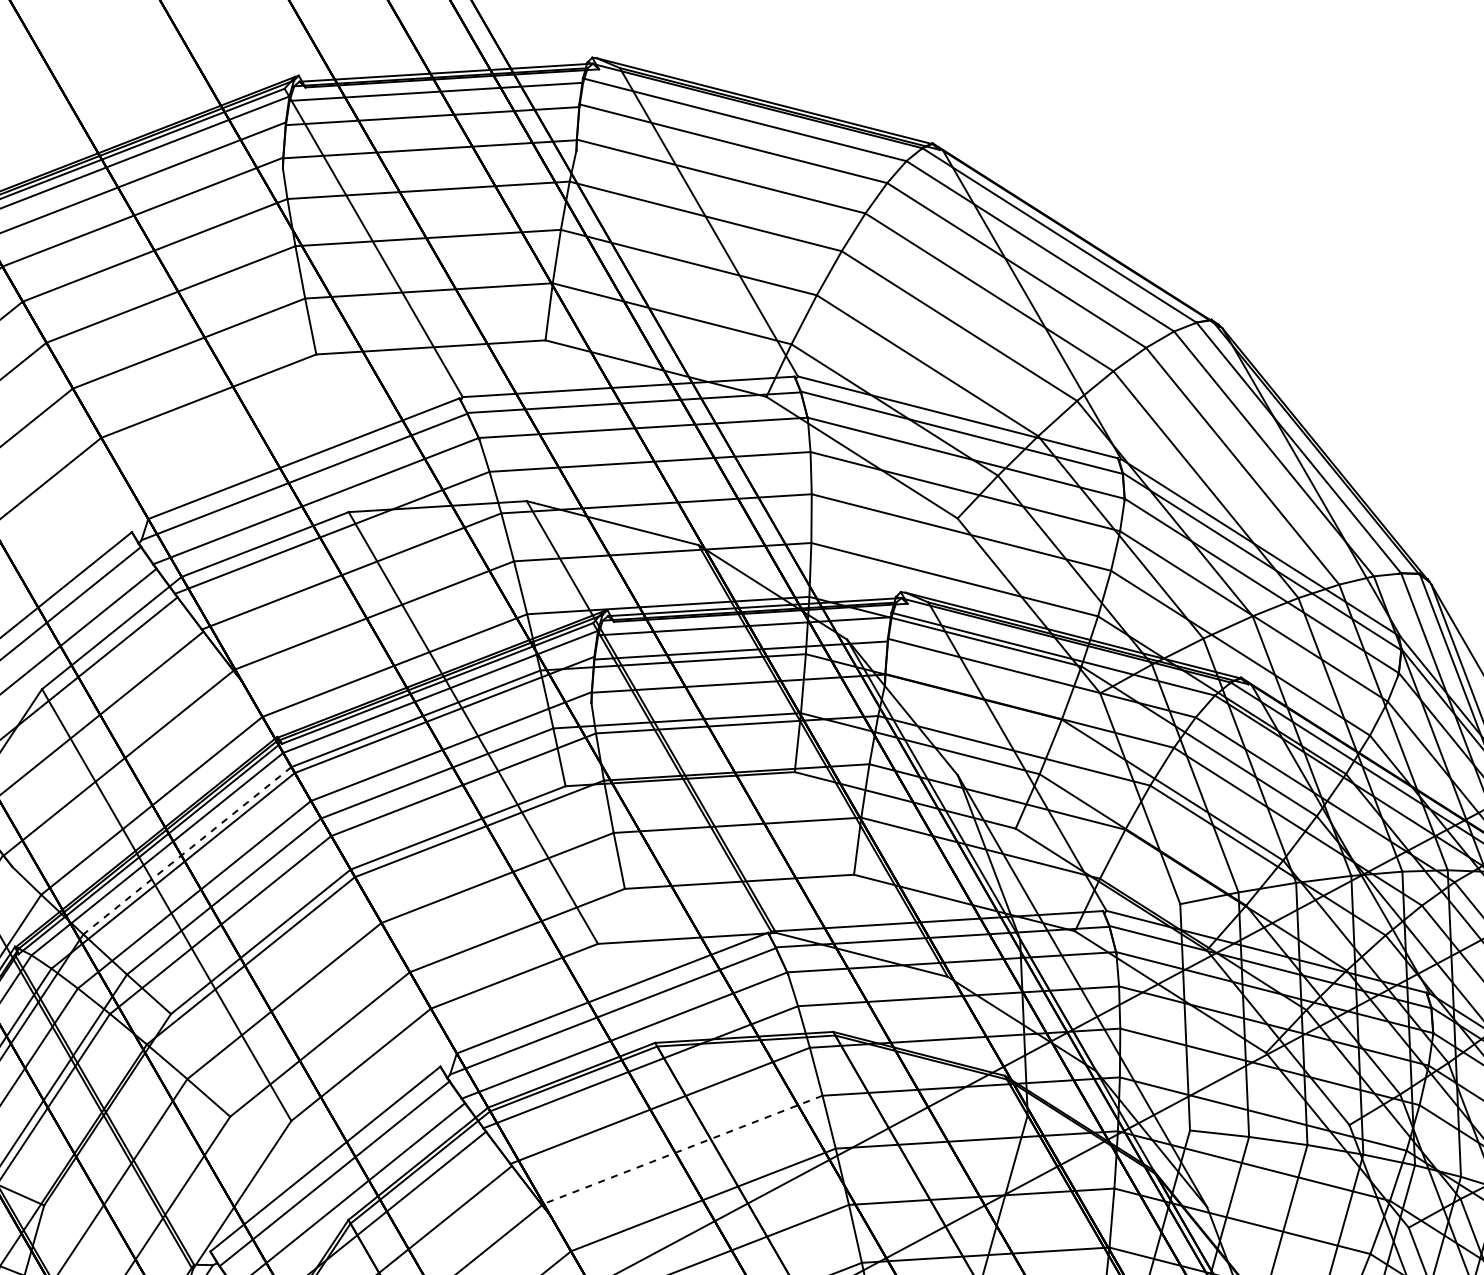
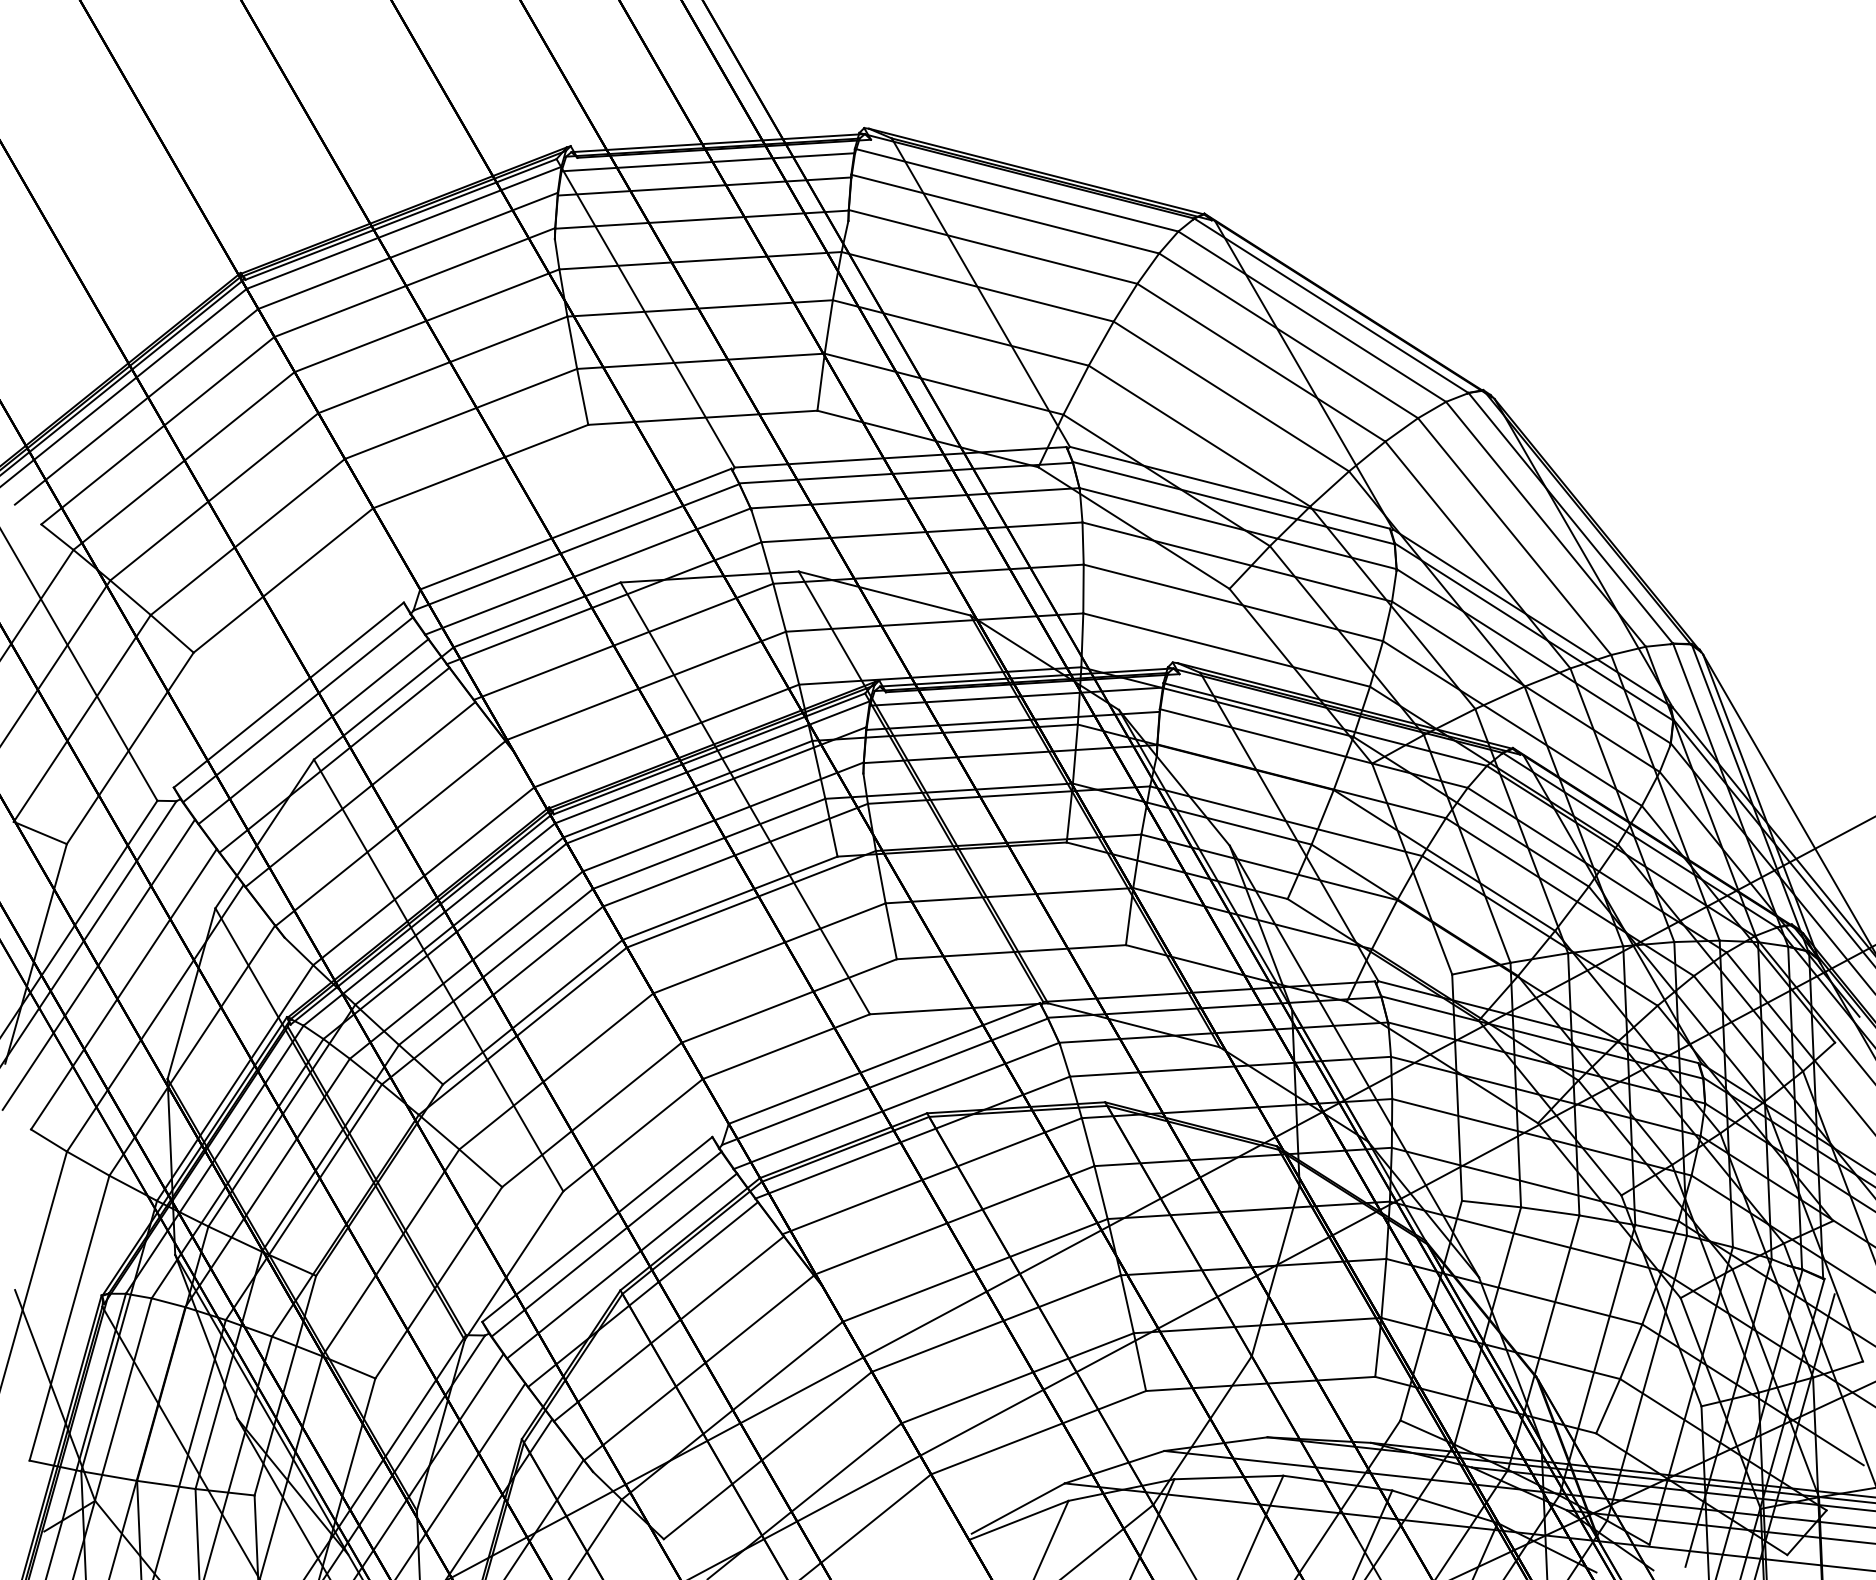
line: (187, 851) -> (459, 921), dashed -> solid
line: (682, 1150) -> (954, 1220), dashed -> solid

